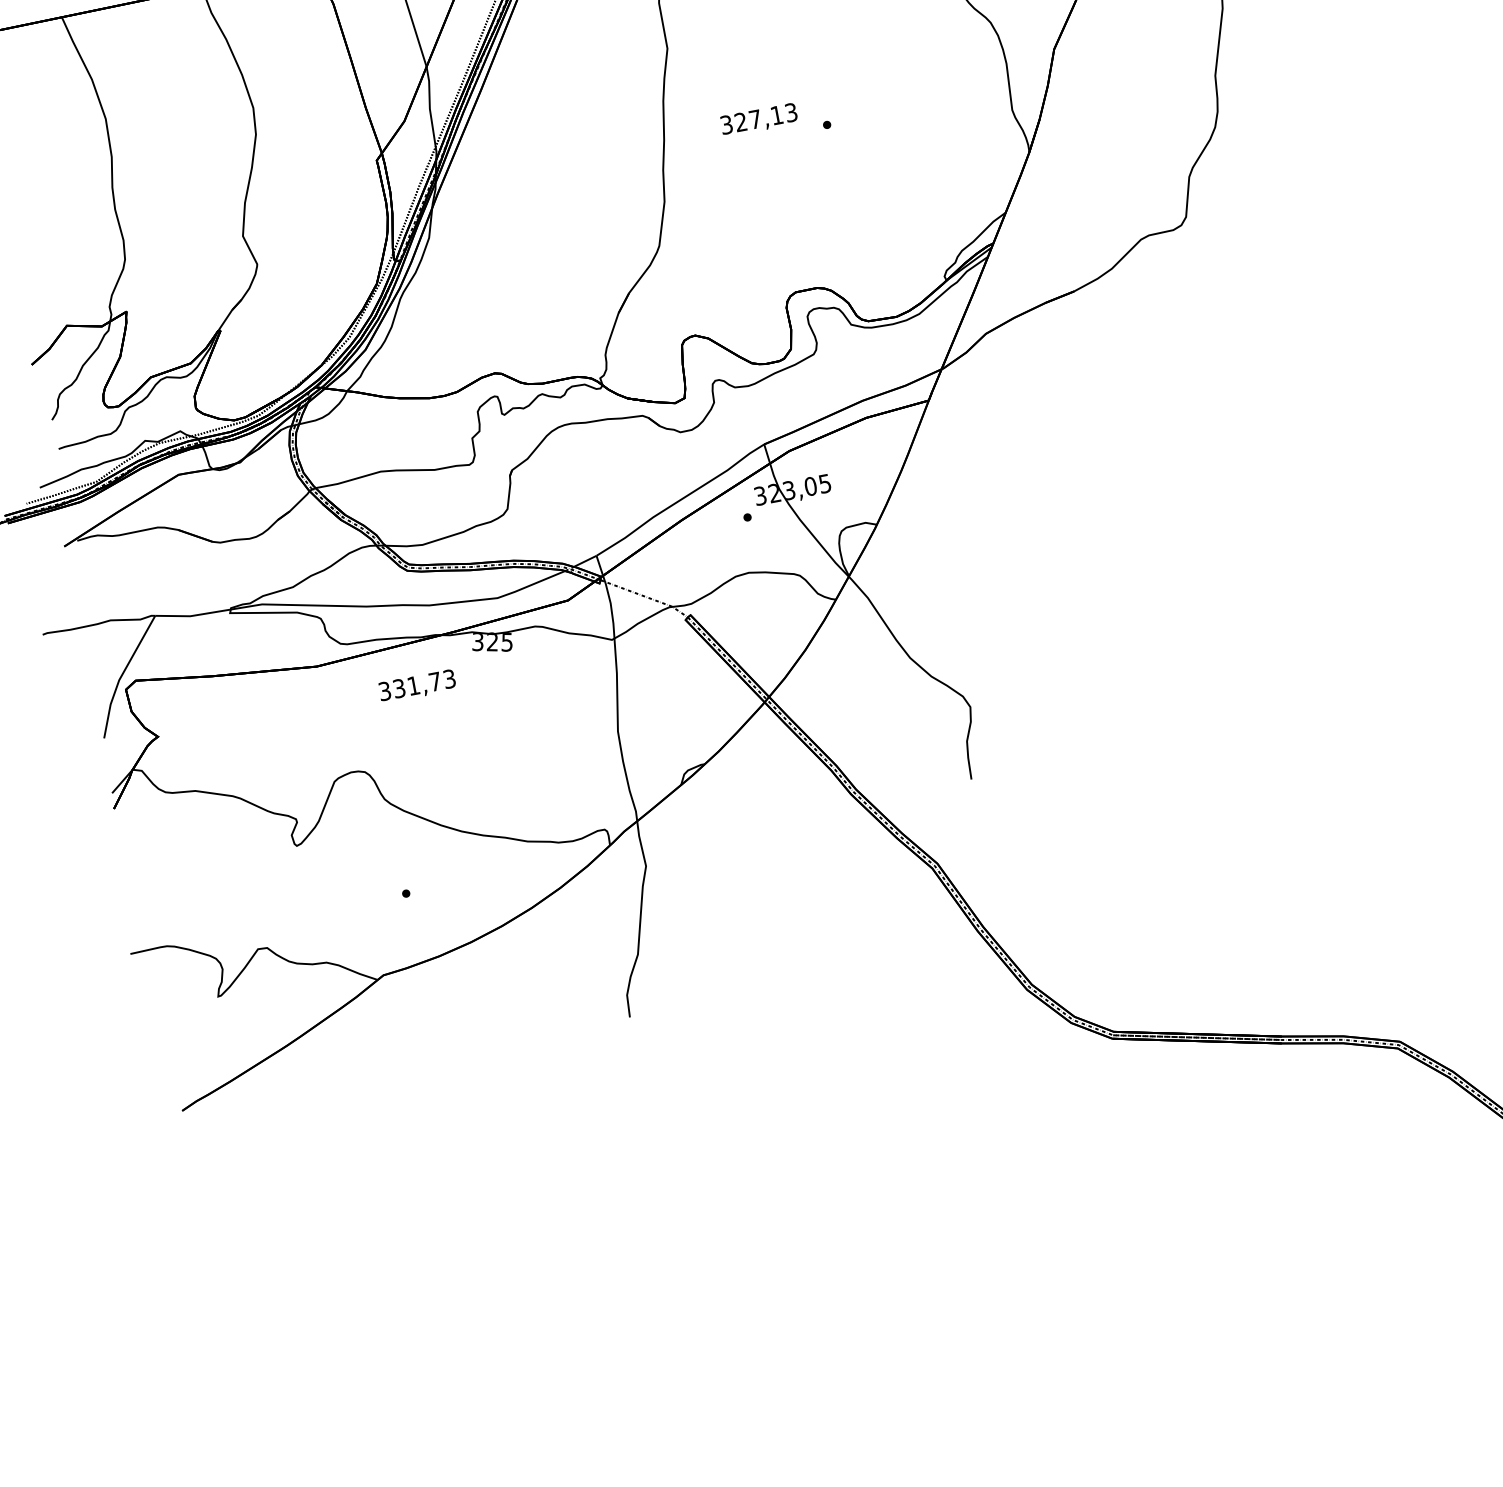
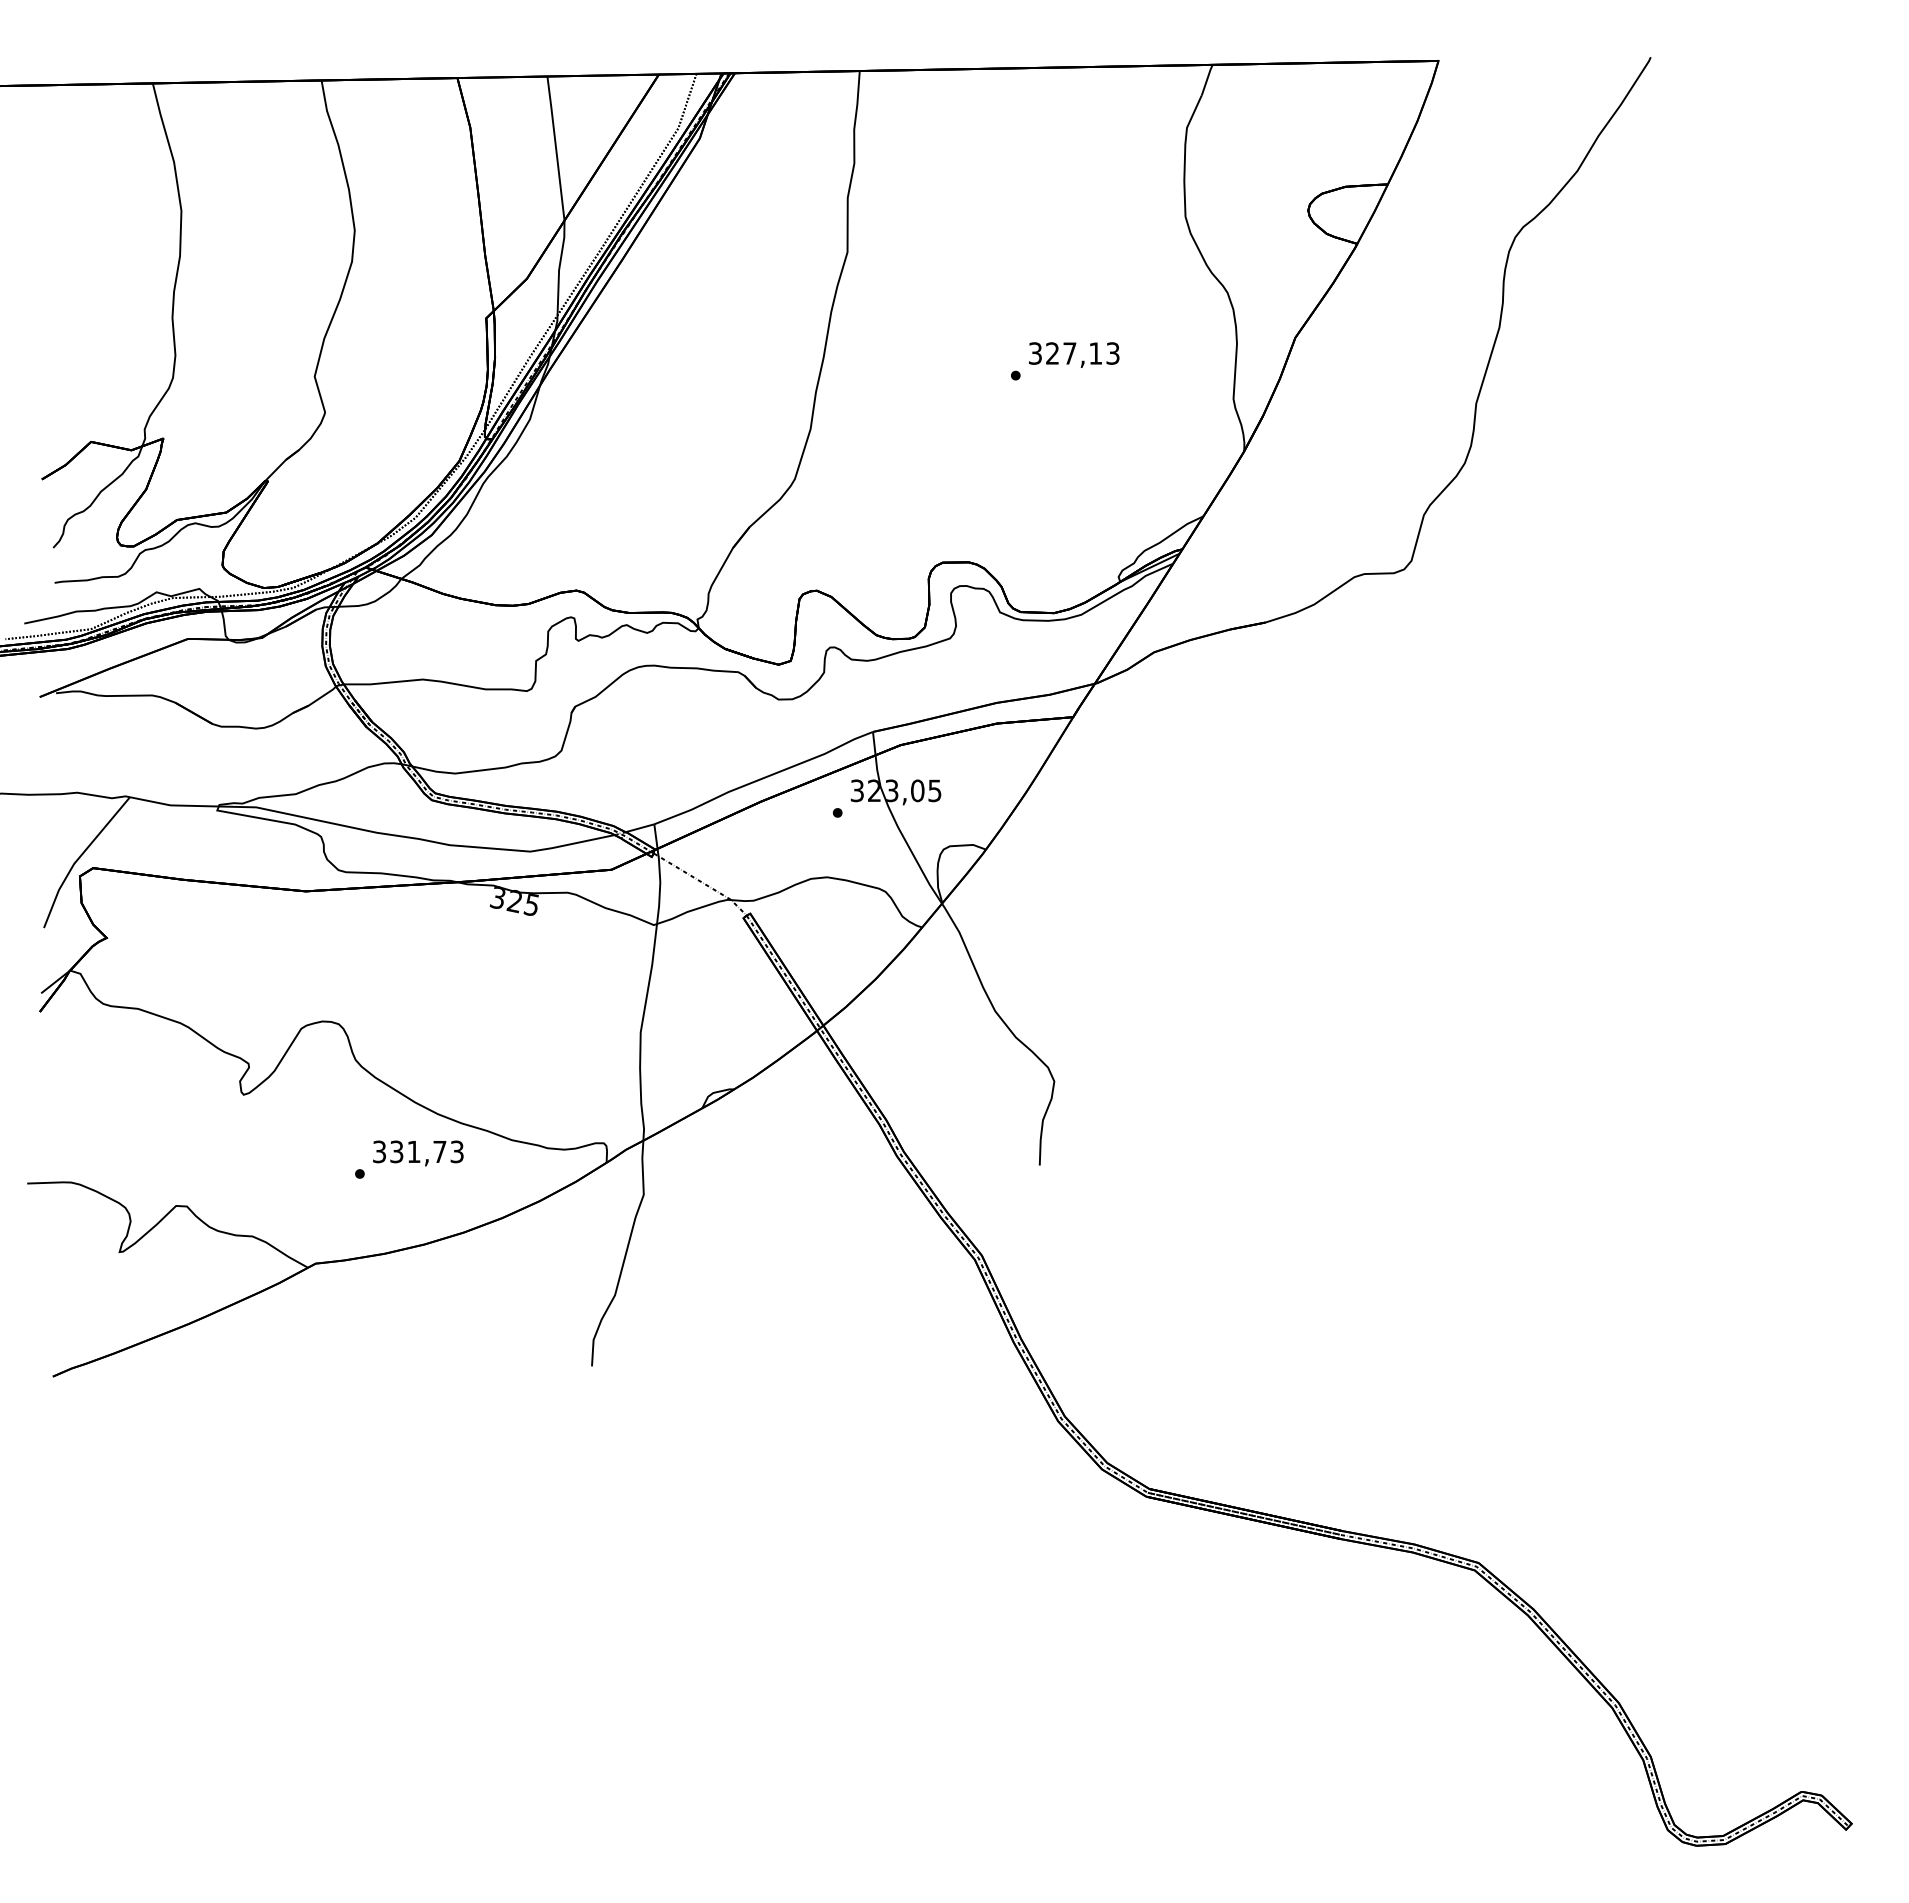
text: (759, 119) -> (1074, 354), moved
text: (417, 686) -> (418, 1153), moved

